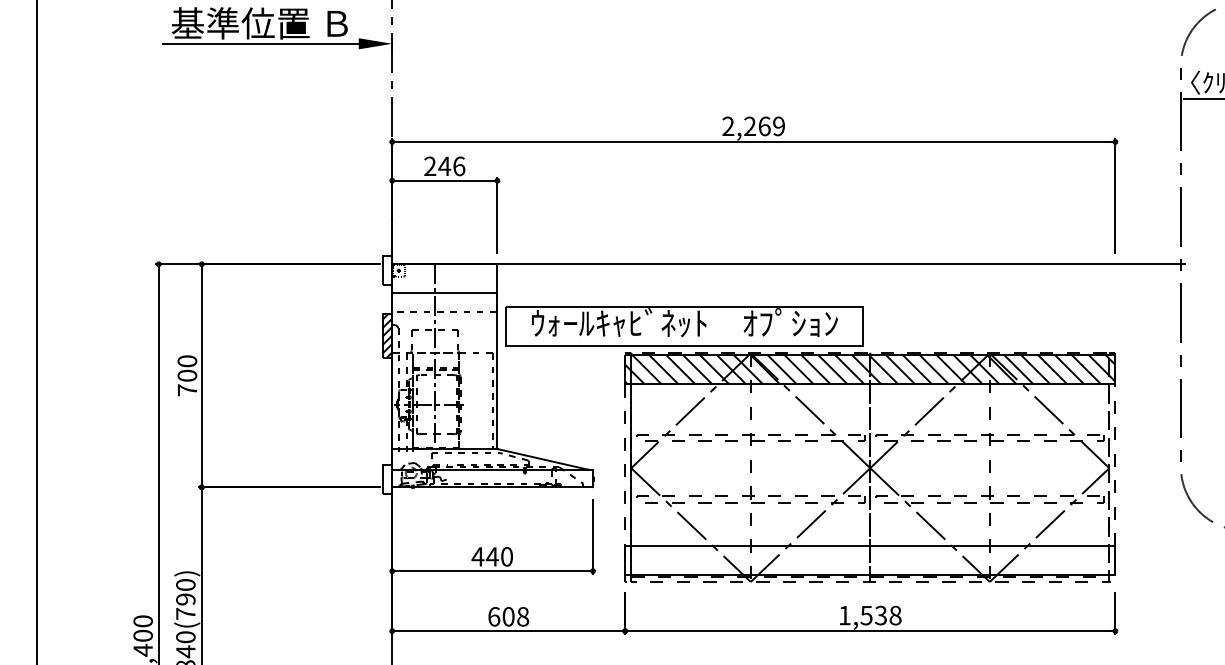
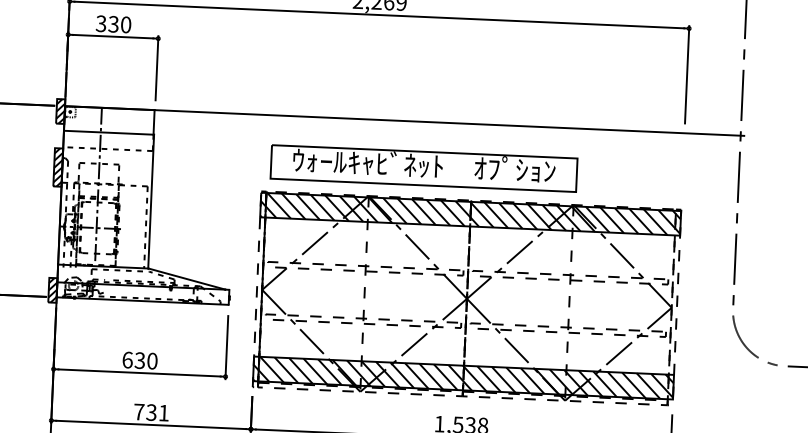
text: (444, 166) -> (113, 24), 246 -> 330
hatch: (387, 270) -> (60, 111), added
part: (684, 326) -> (423, 168), moved
hatch: (387, 479) -> (52, 290), added
text: (484, 556) -> (133, 360), 440 -> 630
hatch: (870, 560) -> (463, 377), added
text: (508, 616) -> (151, 412), 608 -> 731

